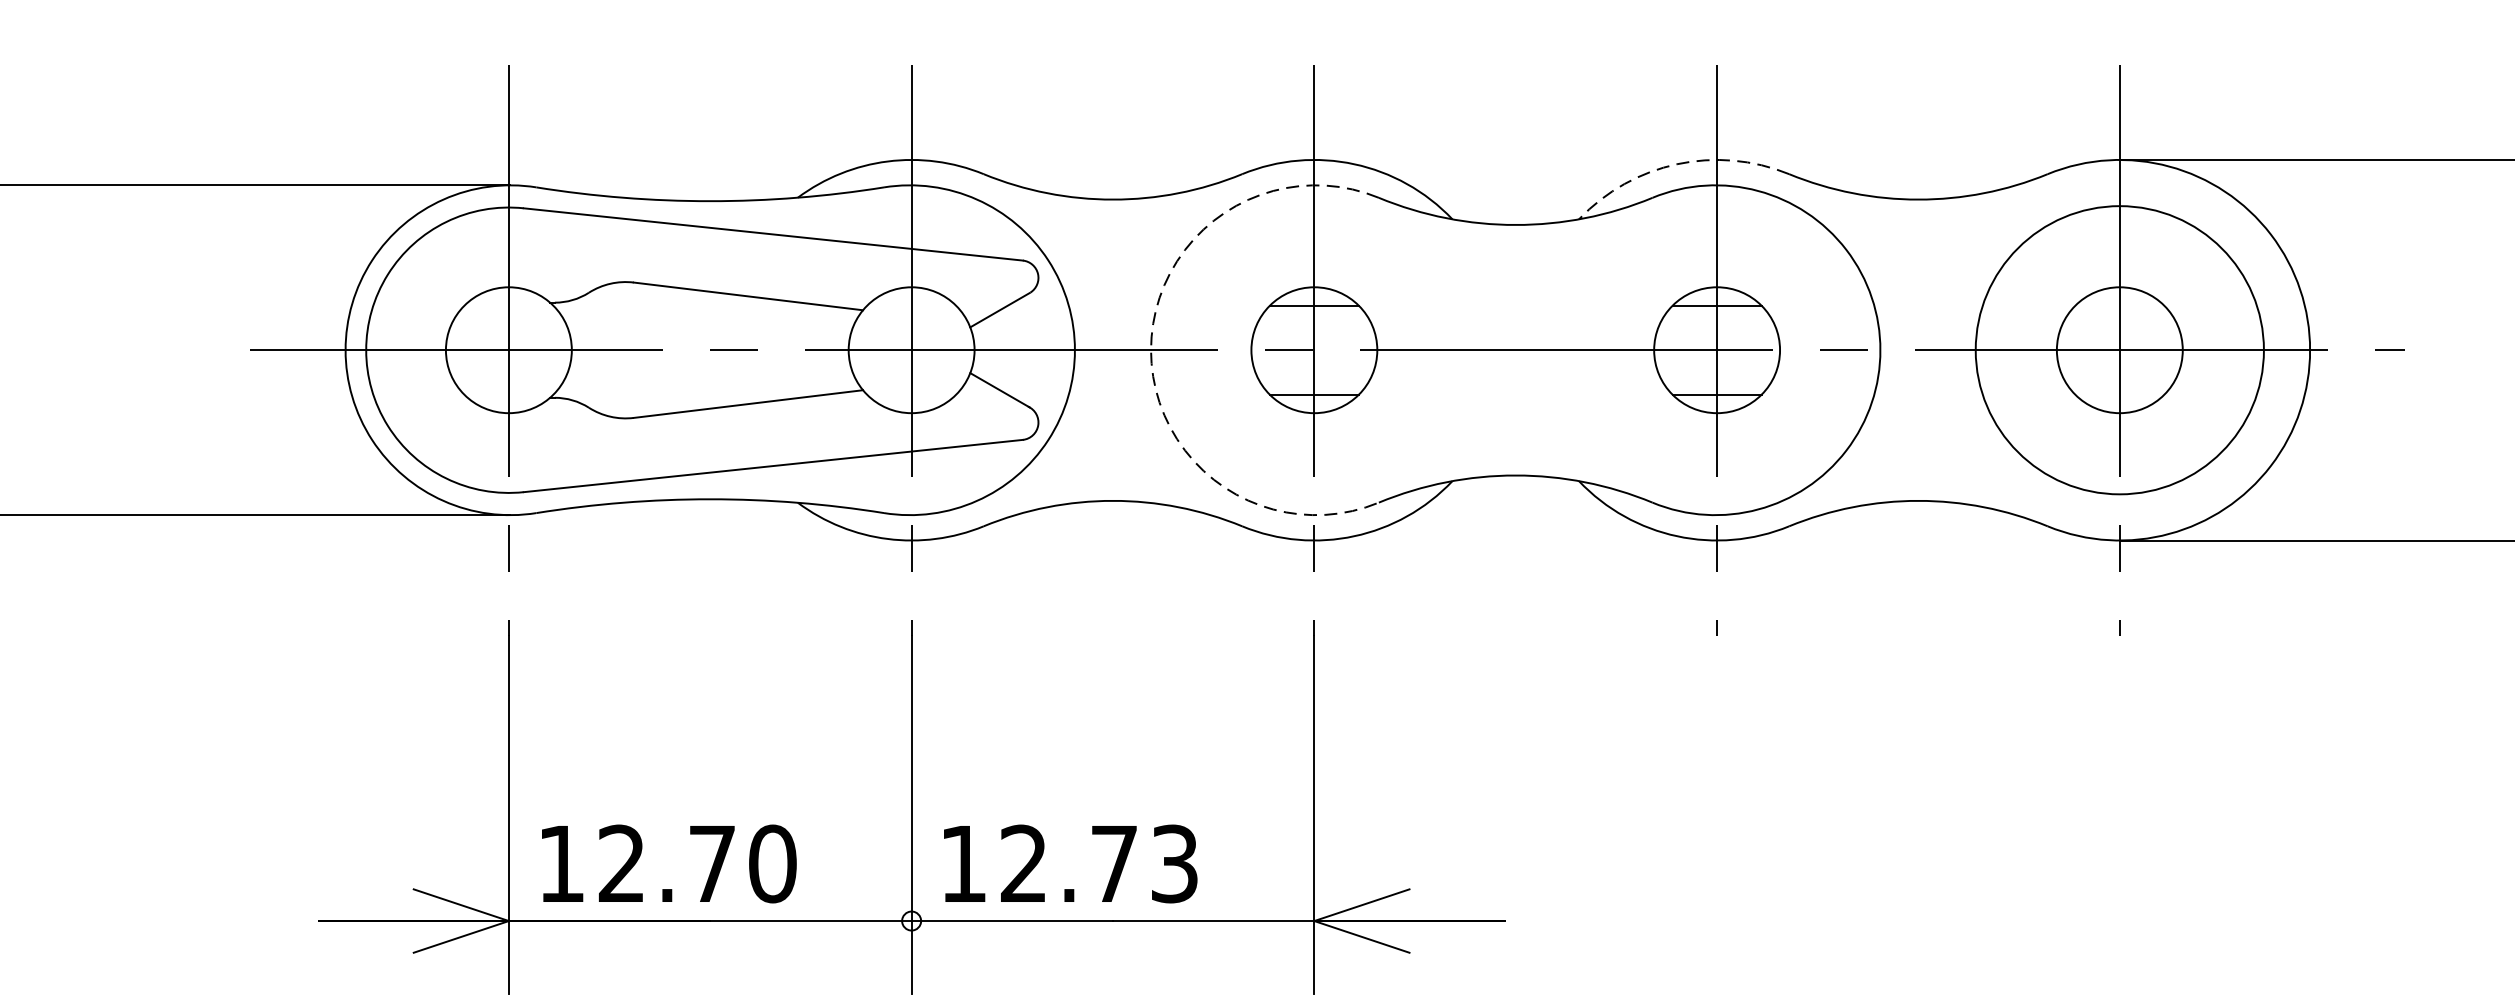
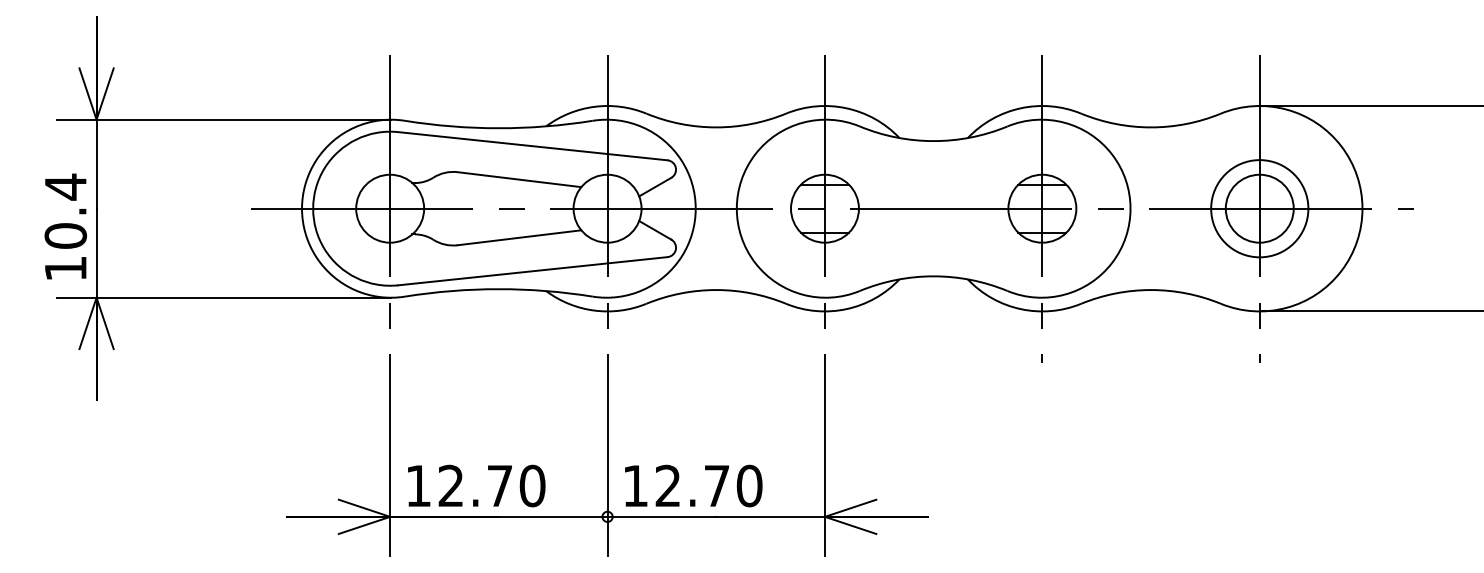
arc: (1676, 164) -> (1020, 108), dashed -> solid
arc: (1150, 349) -> (736, 208), dashed -> solid
circle: (2119, 349) -> (1259, 208), size x0.62
text: (1174, 862) -> (749, 485), 12.73 -> 12.70

